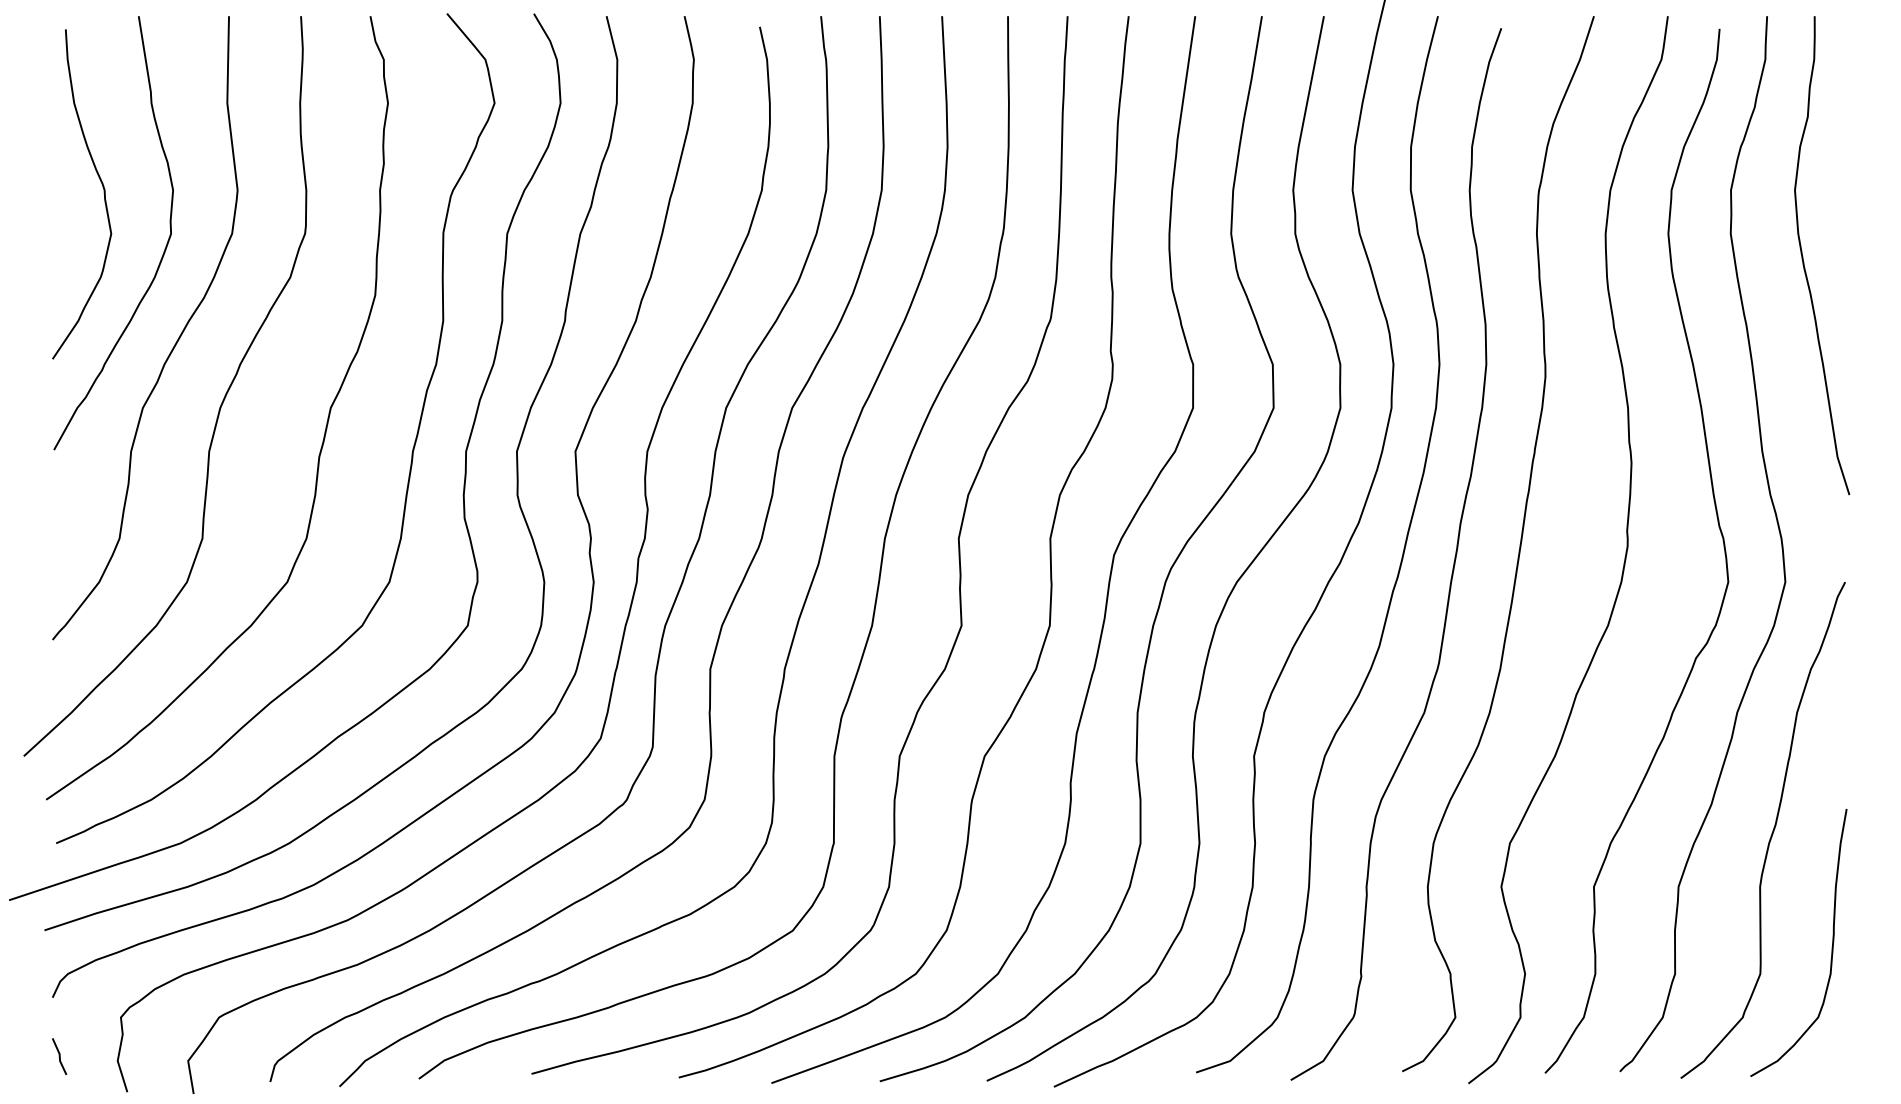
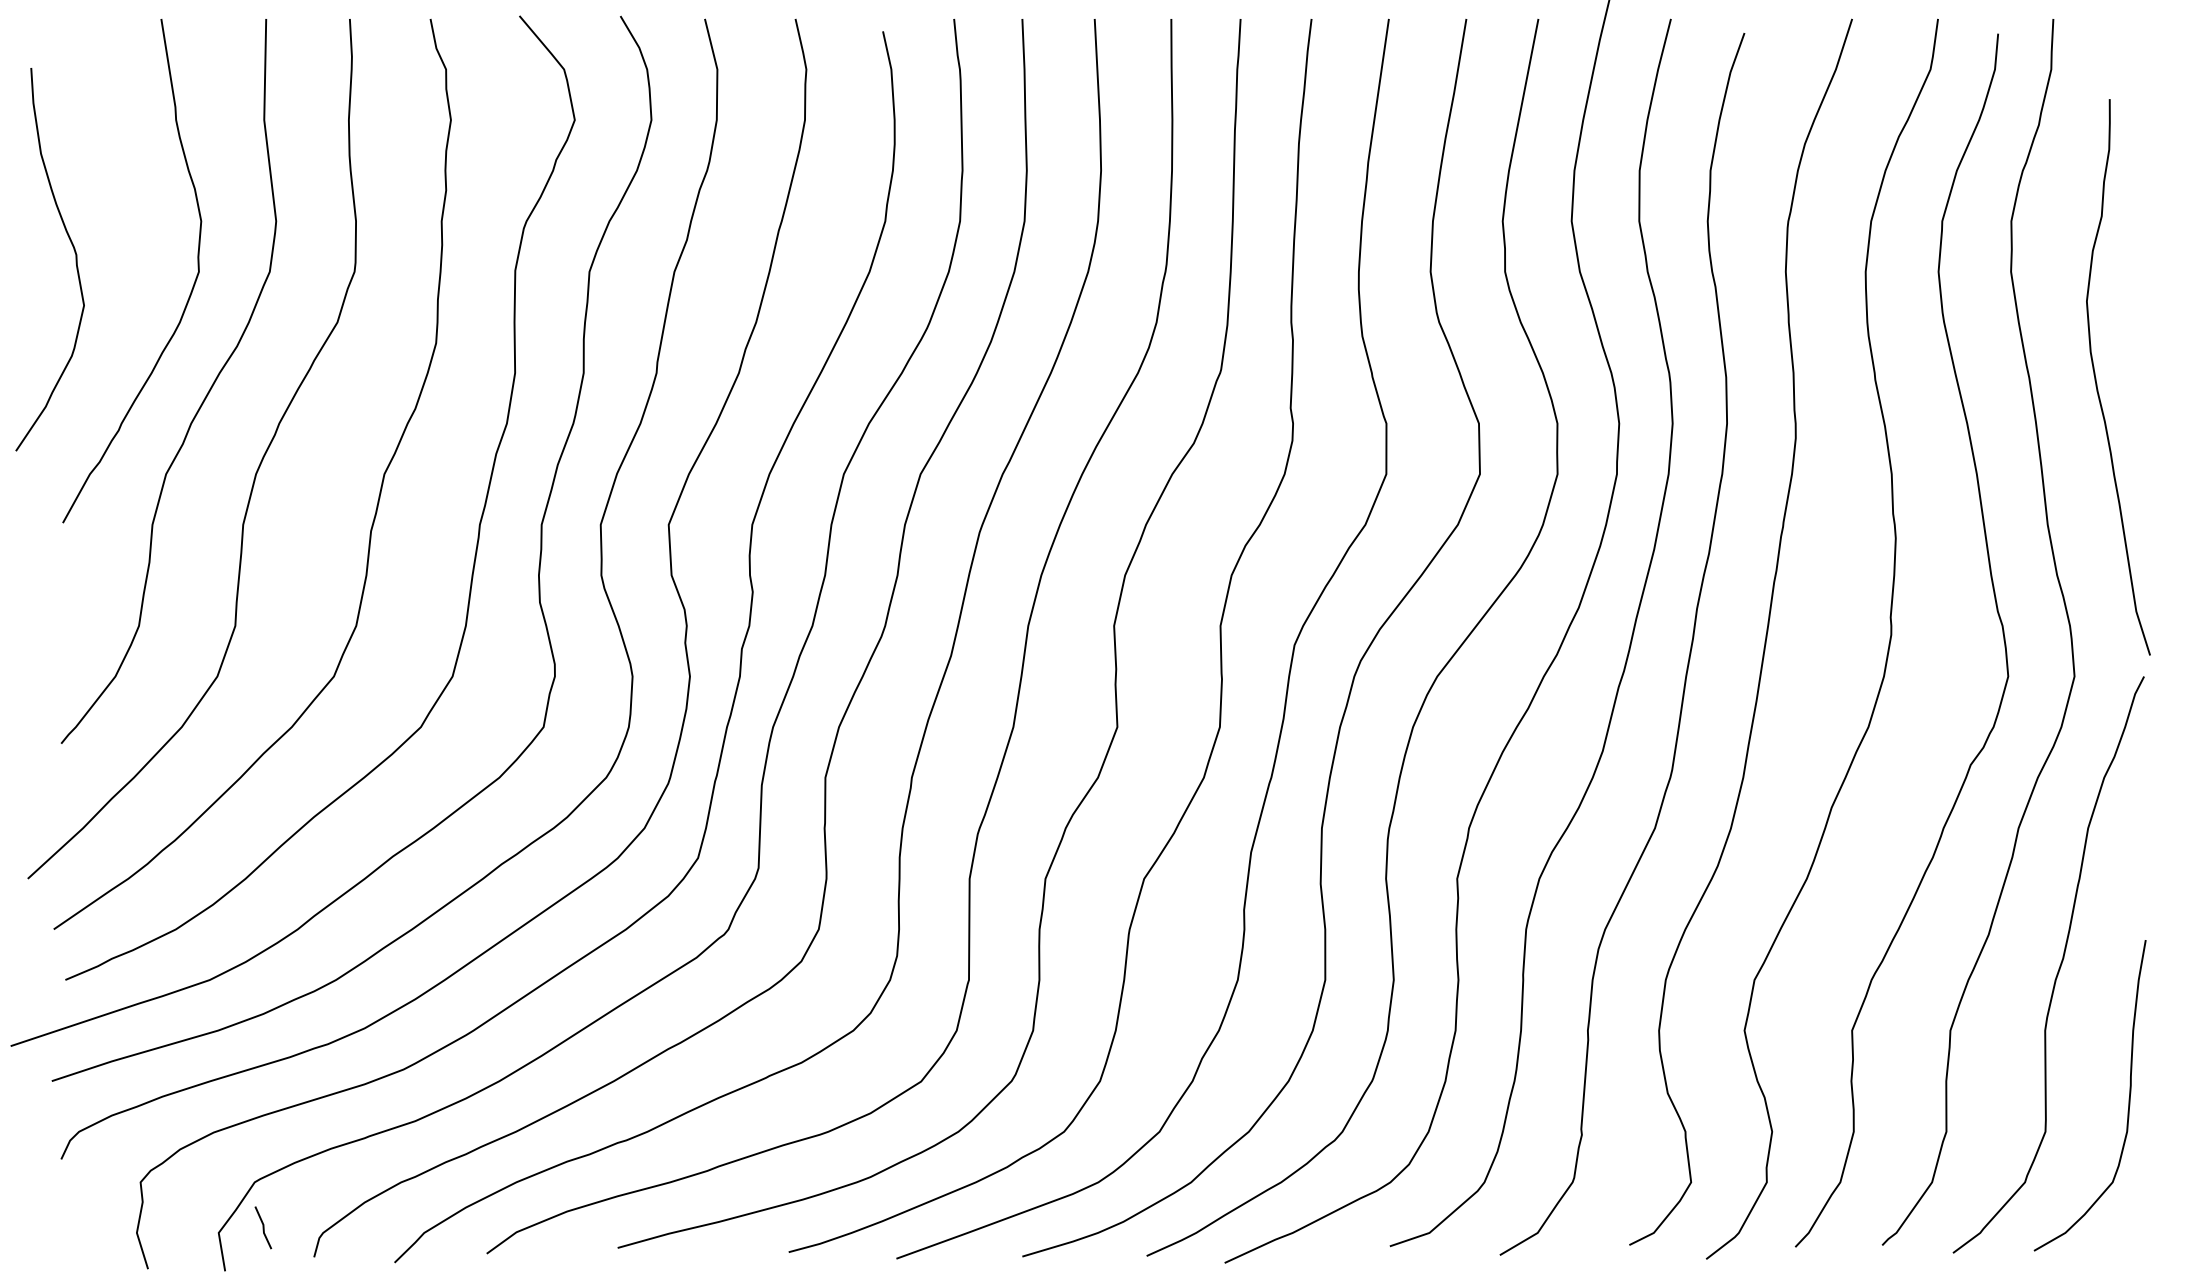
curve: (103, 193) -> (75, 258), moved
curve: (1803, 256) -> (2096, 378), moved
line: (59, 1056) -> (263, 1227), moved

